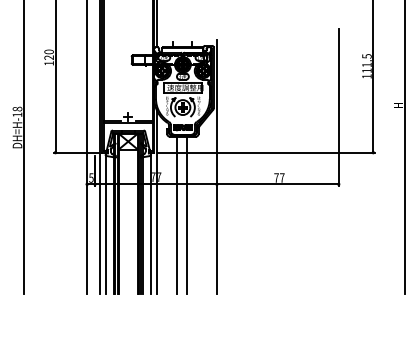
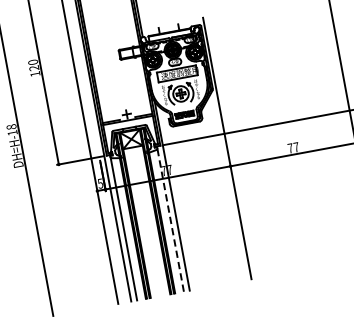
line: (177, 215) -> (196, 205), removed
line: (186, 215) -> (205, 204), removed
line: (151, 223) -> (170, 218), solid -> dashed

